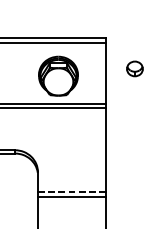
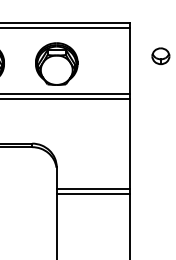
part: (58, 75) -> (56, 63), moved
line: (72, 192) -> (93, 188), dashed -> solid

